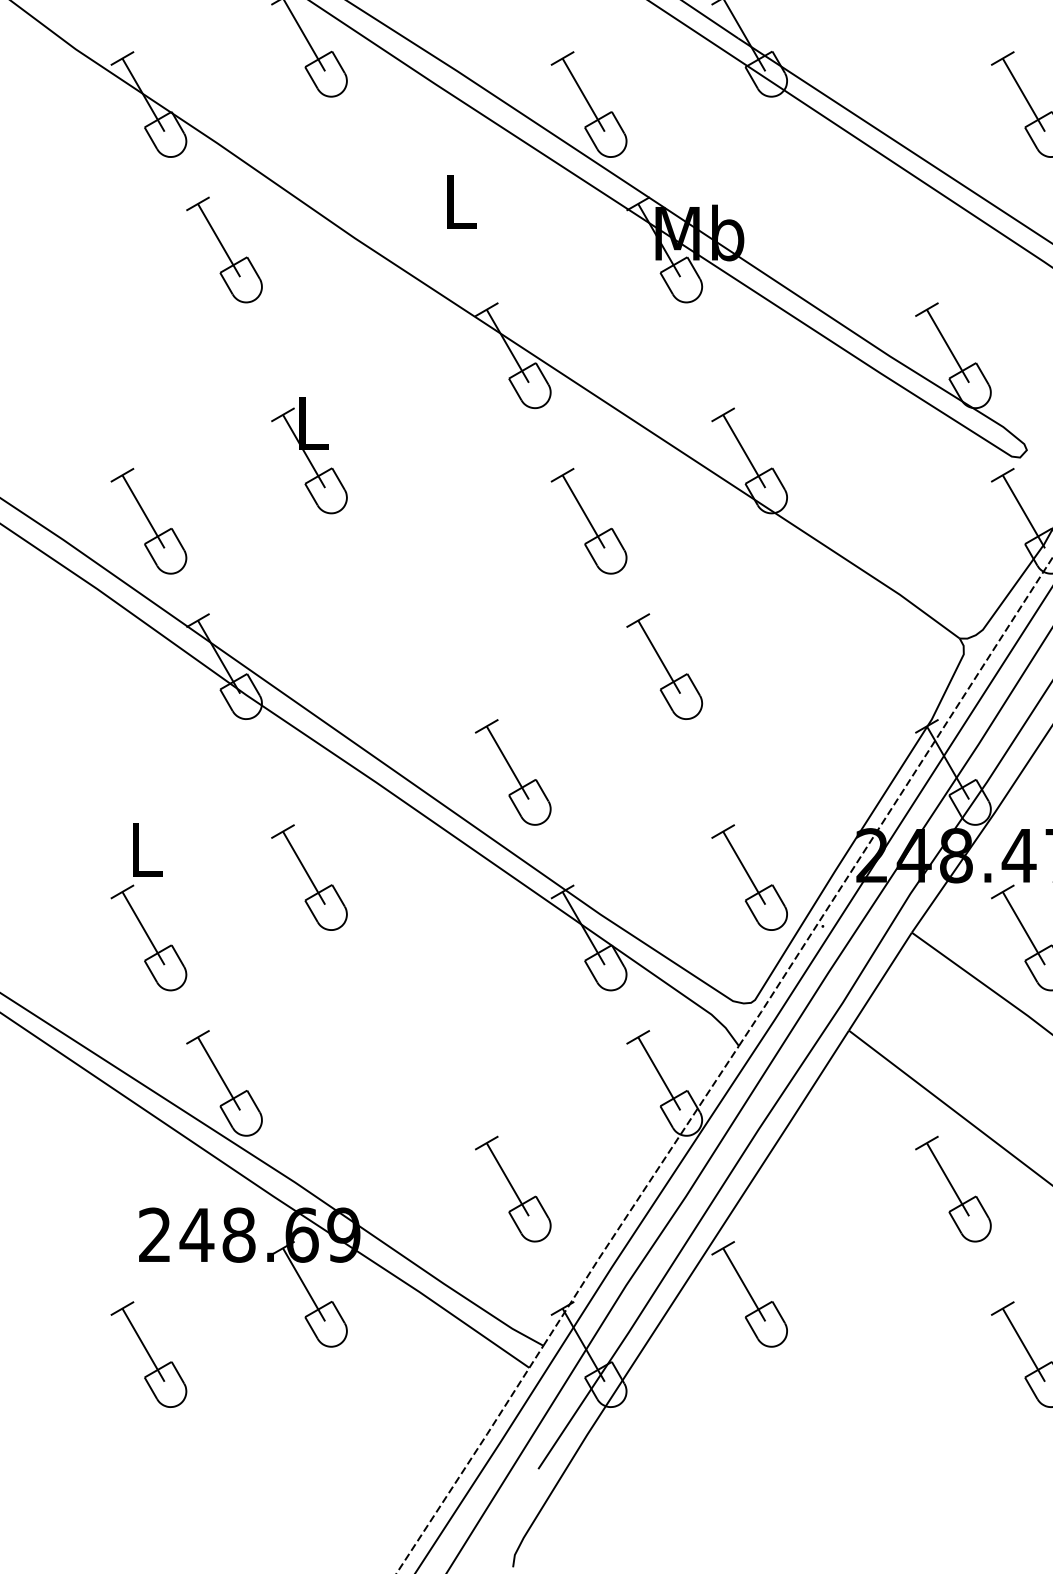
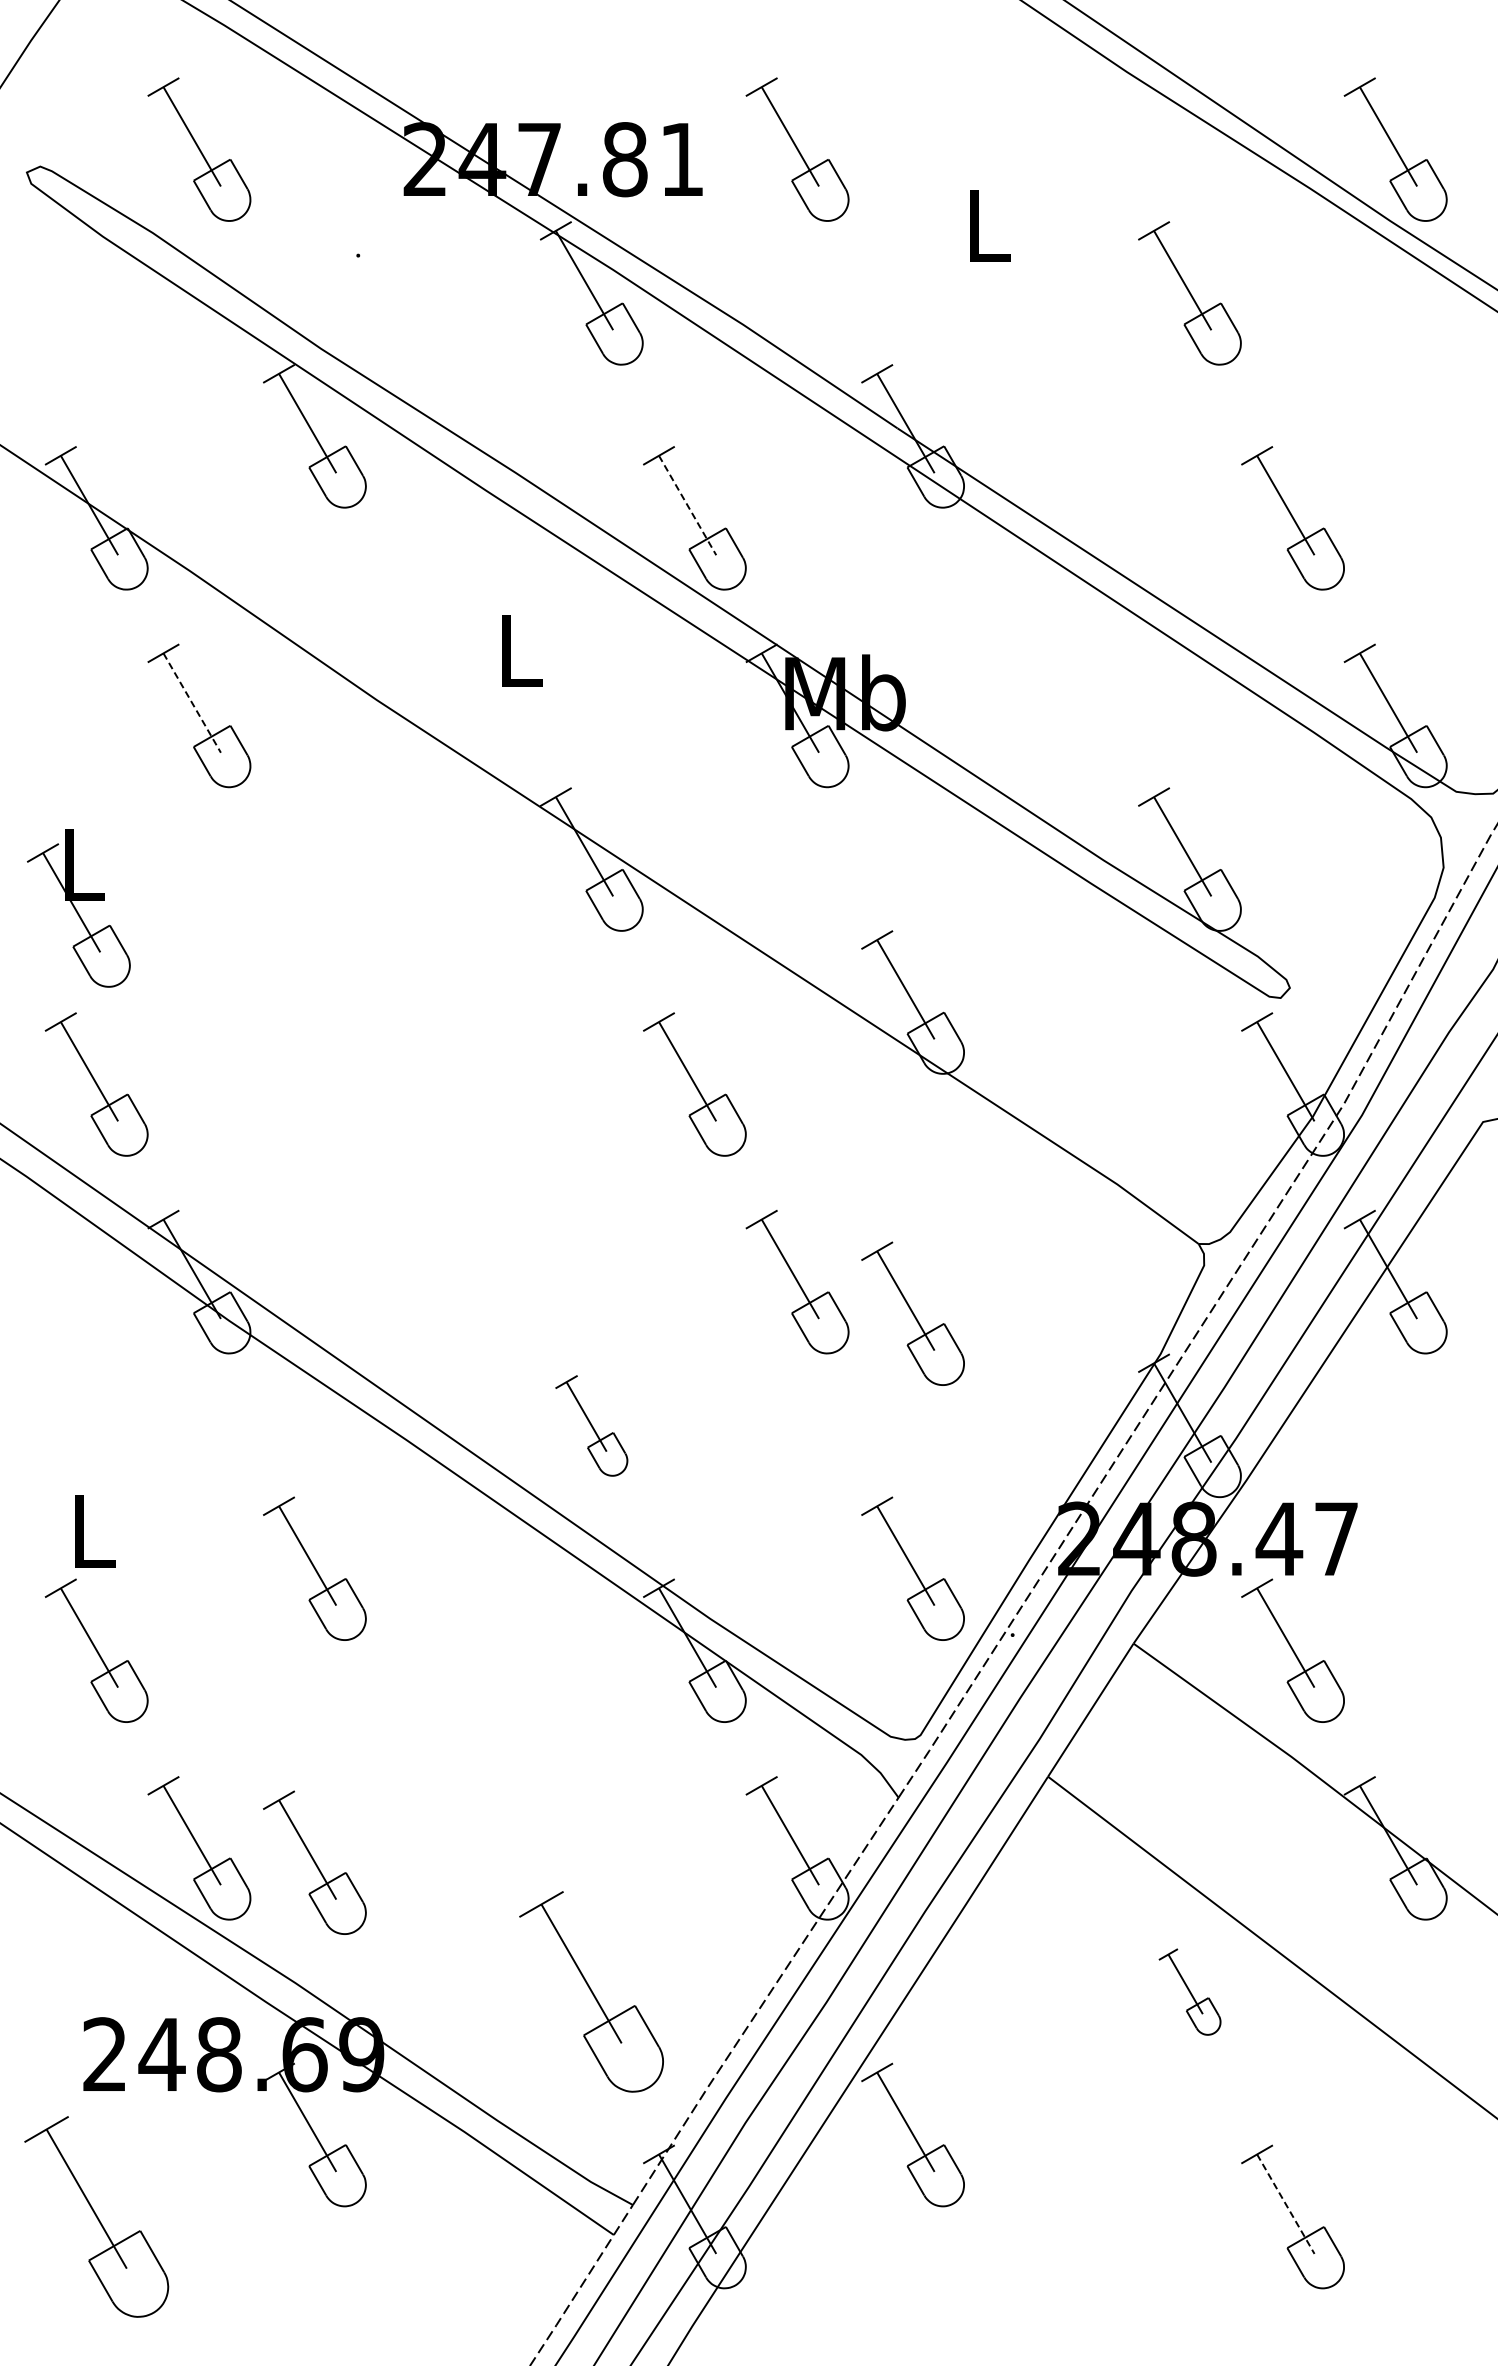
line: (583, 95) -> (687, 505), solid -> dashed
line: (219, 240) -> (192, 703), solid -> dashed
part: (309, 455) -> (78, 908), moved
part: (749, 689) -> (912, 1313), added
part: (512, 772) -> (591, 1425), size x0.7
part: (309, 1093) -> (314, 1862), added
part: (953, 1188) -> (1189, 1991), size x0.6
part: (512, 1189) -> (591, 1992), size x1.4
line: (1024, 1345) -> (1286, 2204), solid -> dashed
part: (148, 1354) -> (96, 2216), size x1.4

